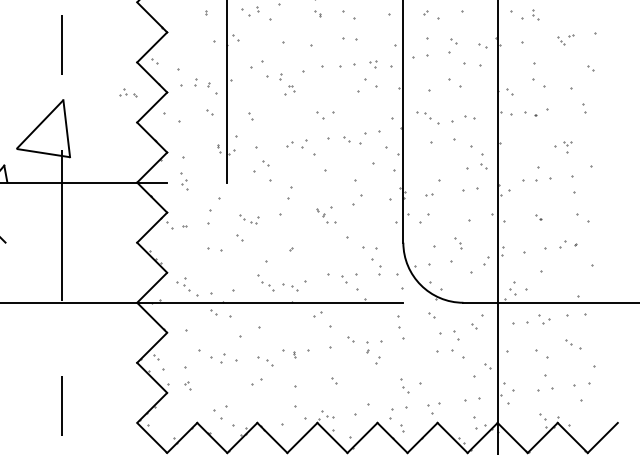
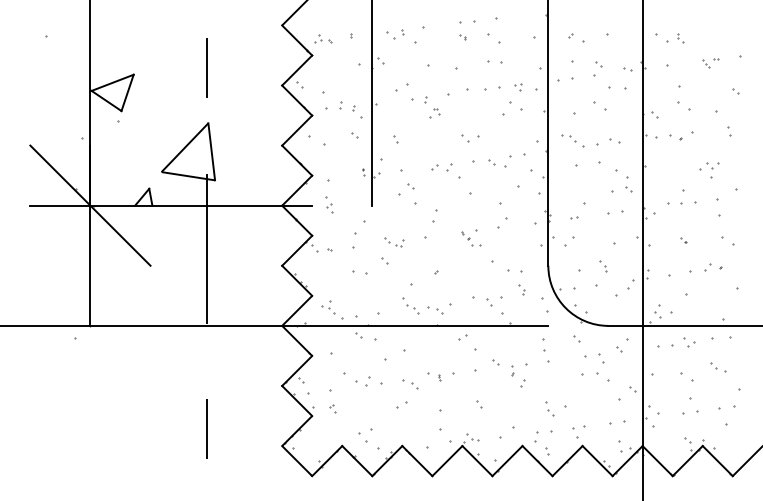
part: (128, 92) -> (323, 38), moved
part: (567, 147) -> (712, 170), size x1.43
part: (376, 266) -> (521, 289), size x0.62

